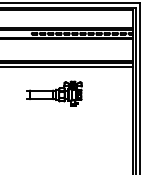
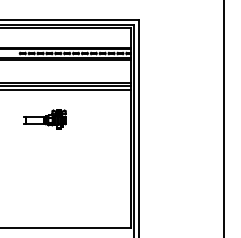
part: (54, 93) -> (44, 119), size x0.7

